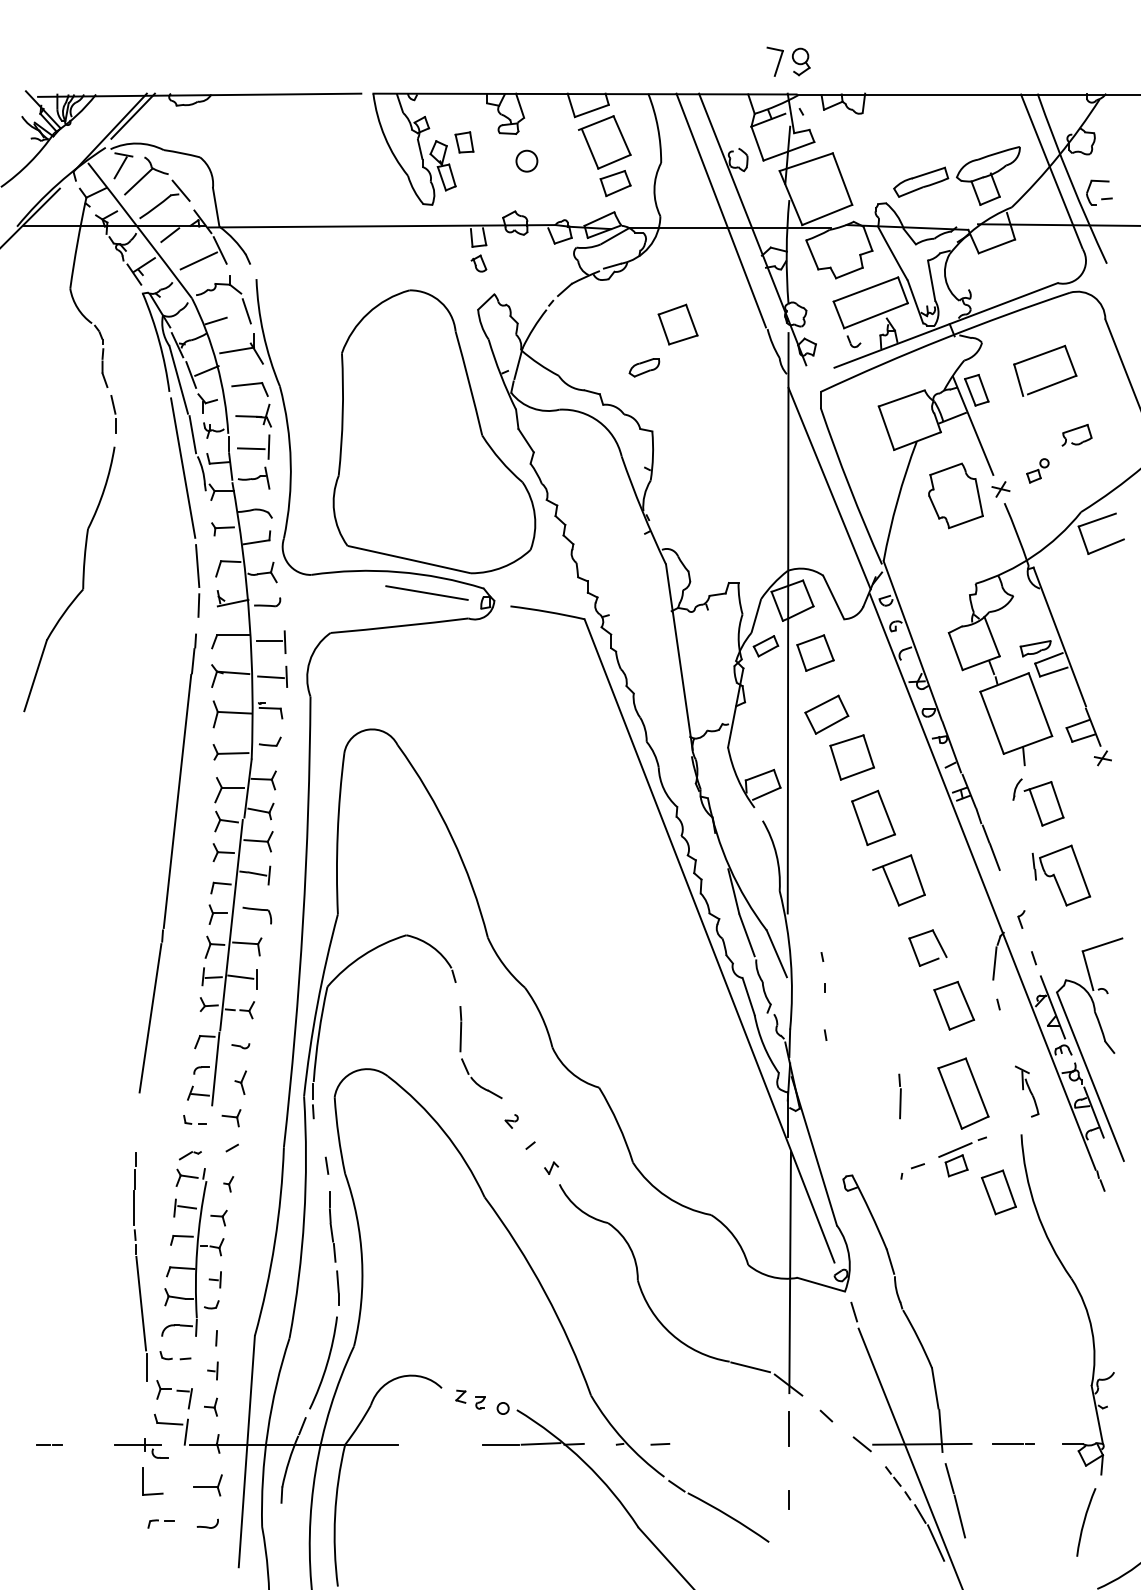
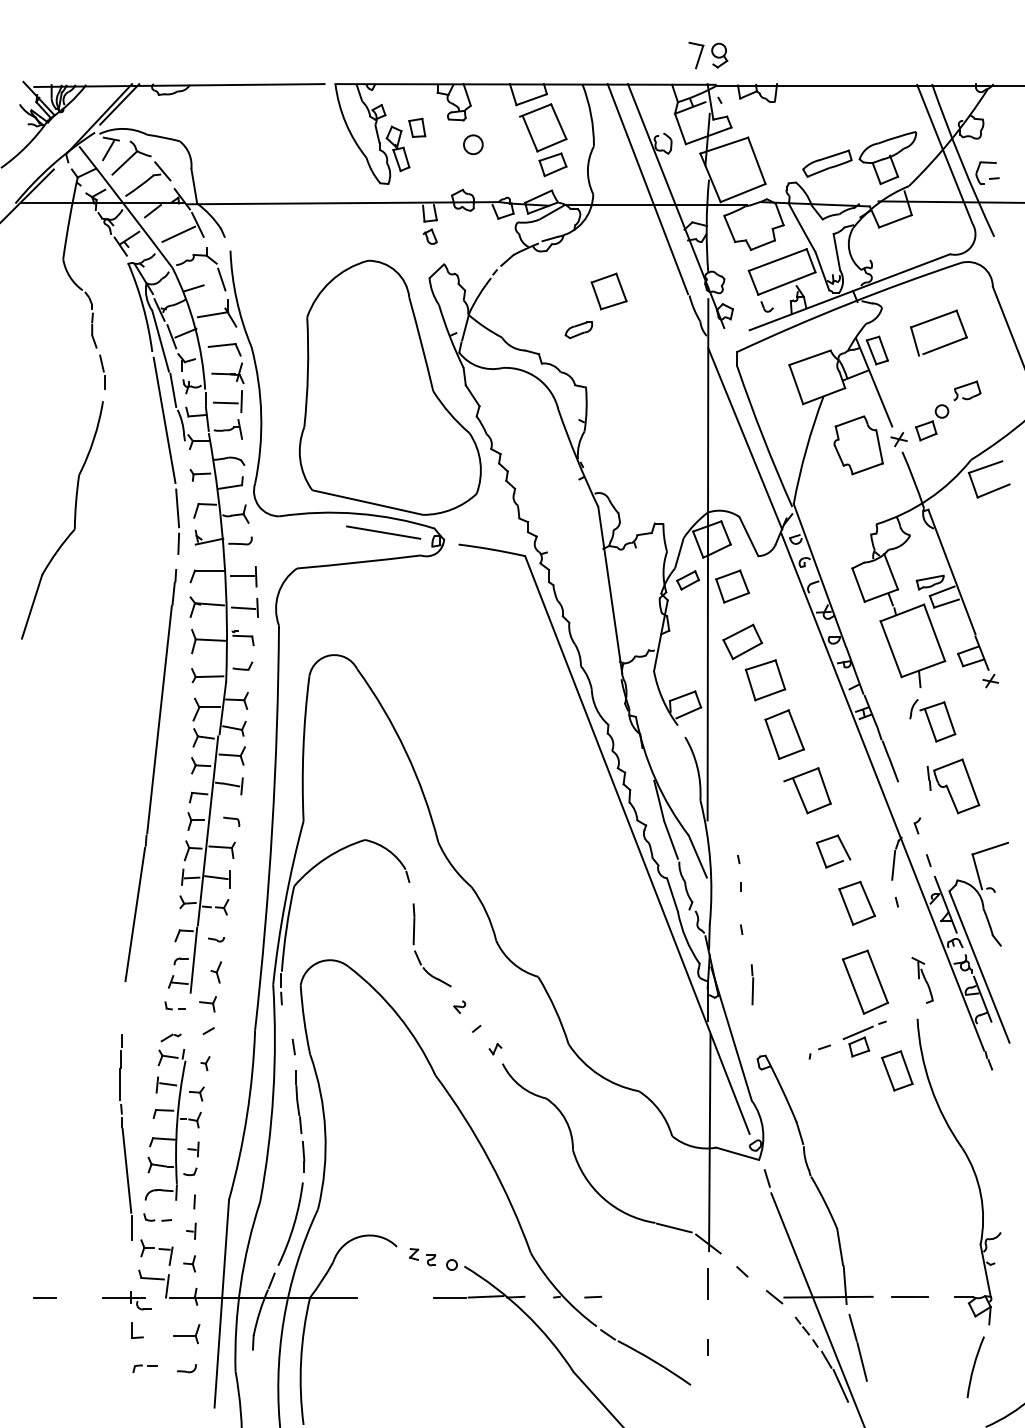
part: (1038, 470) -> (932, 422), size x1.67
part: (257, 914) -> (231, 821), size x0.62
part: (900, 1096) -> (752, 984), moved
part: (152, 1481) -> (137, 1330), size x0.62

